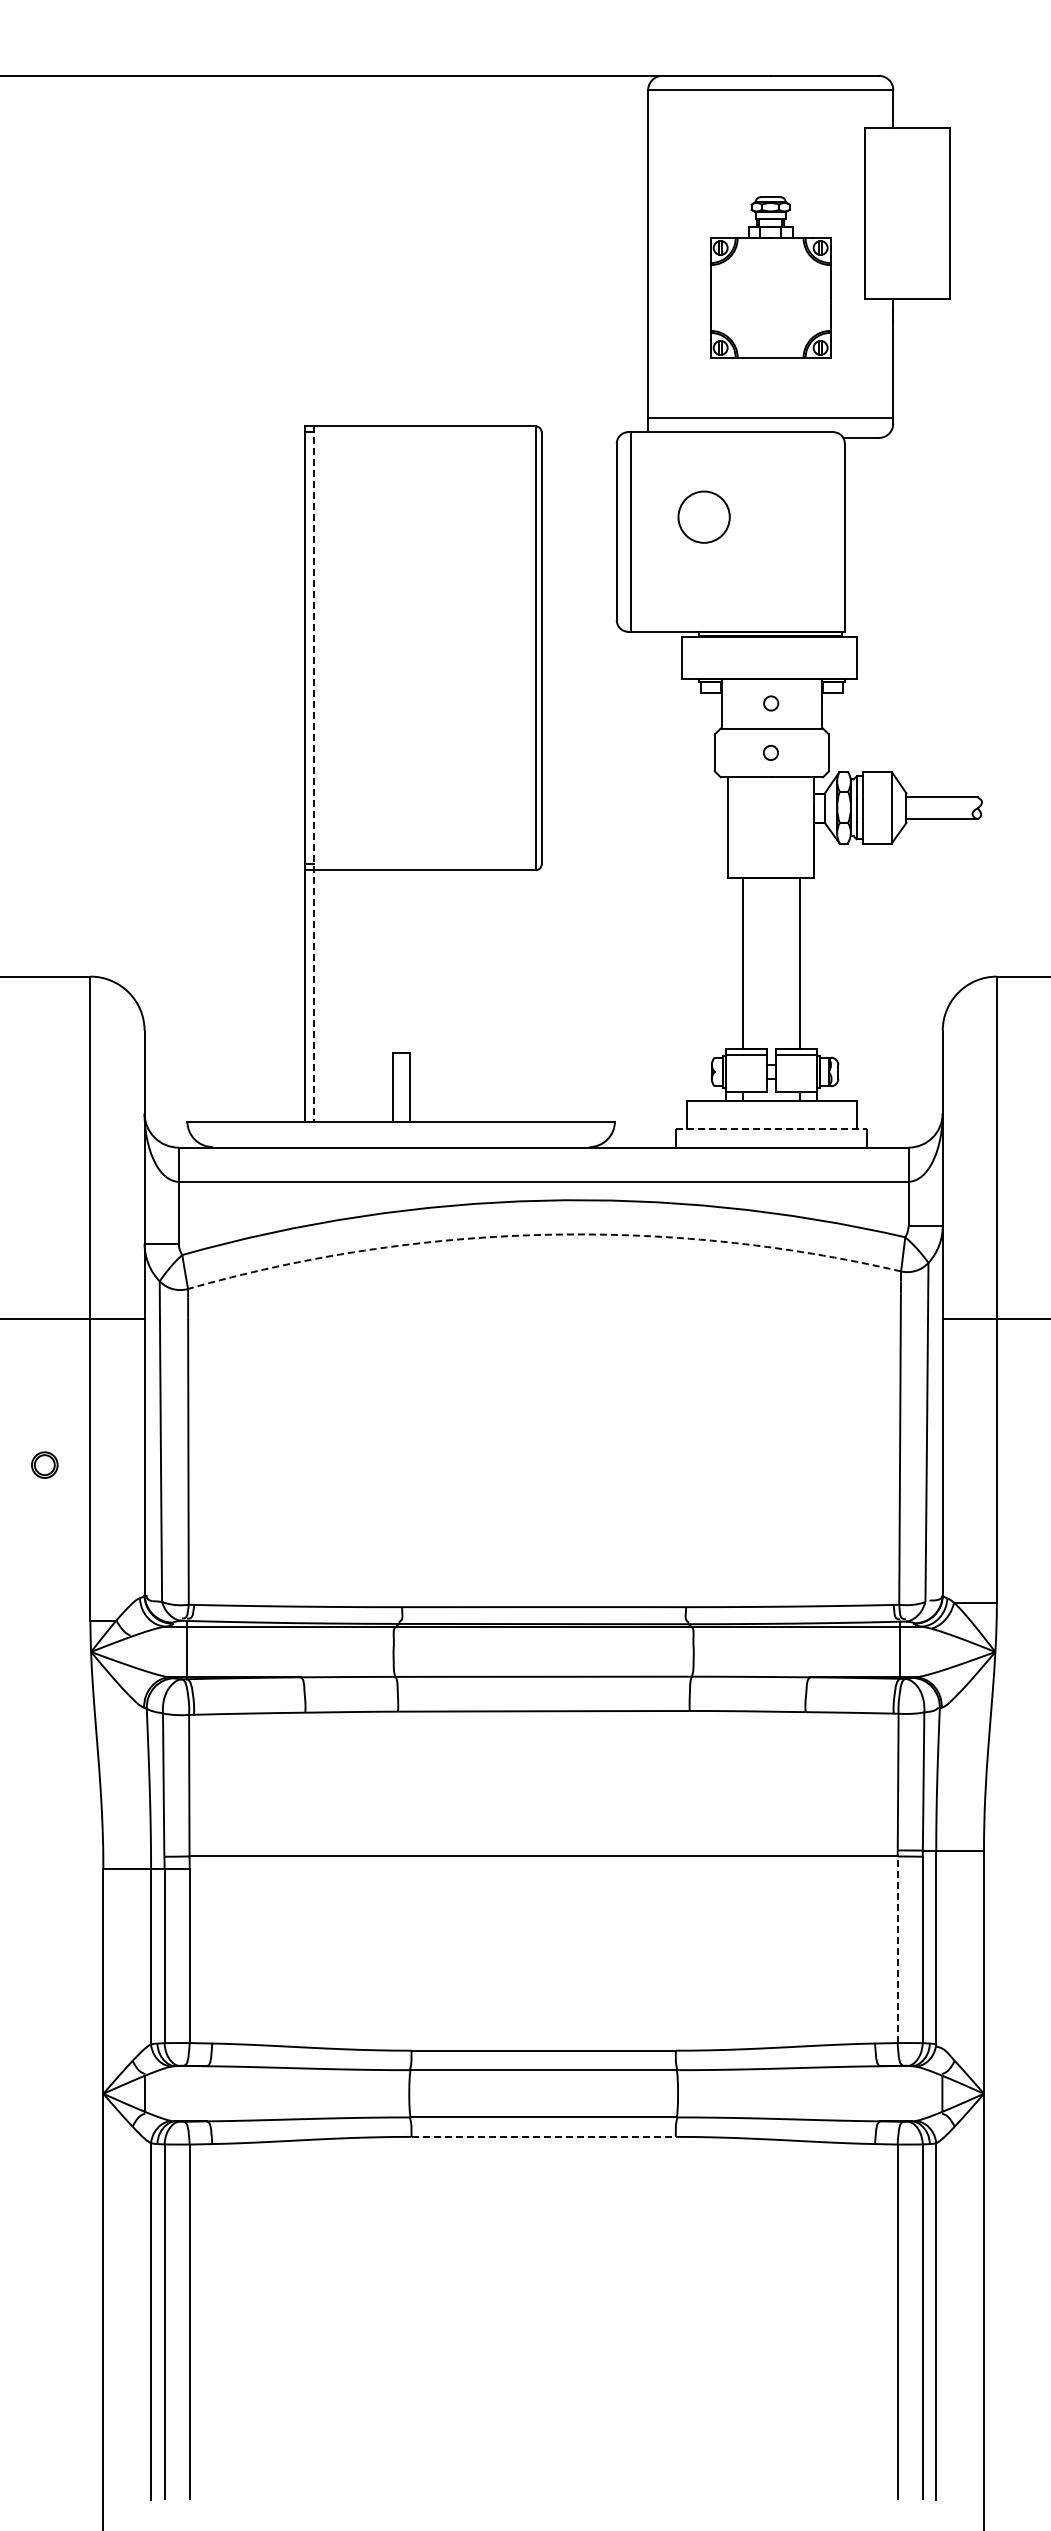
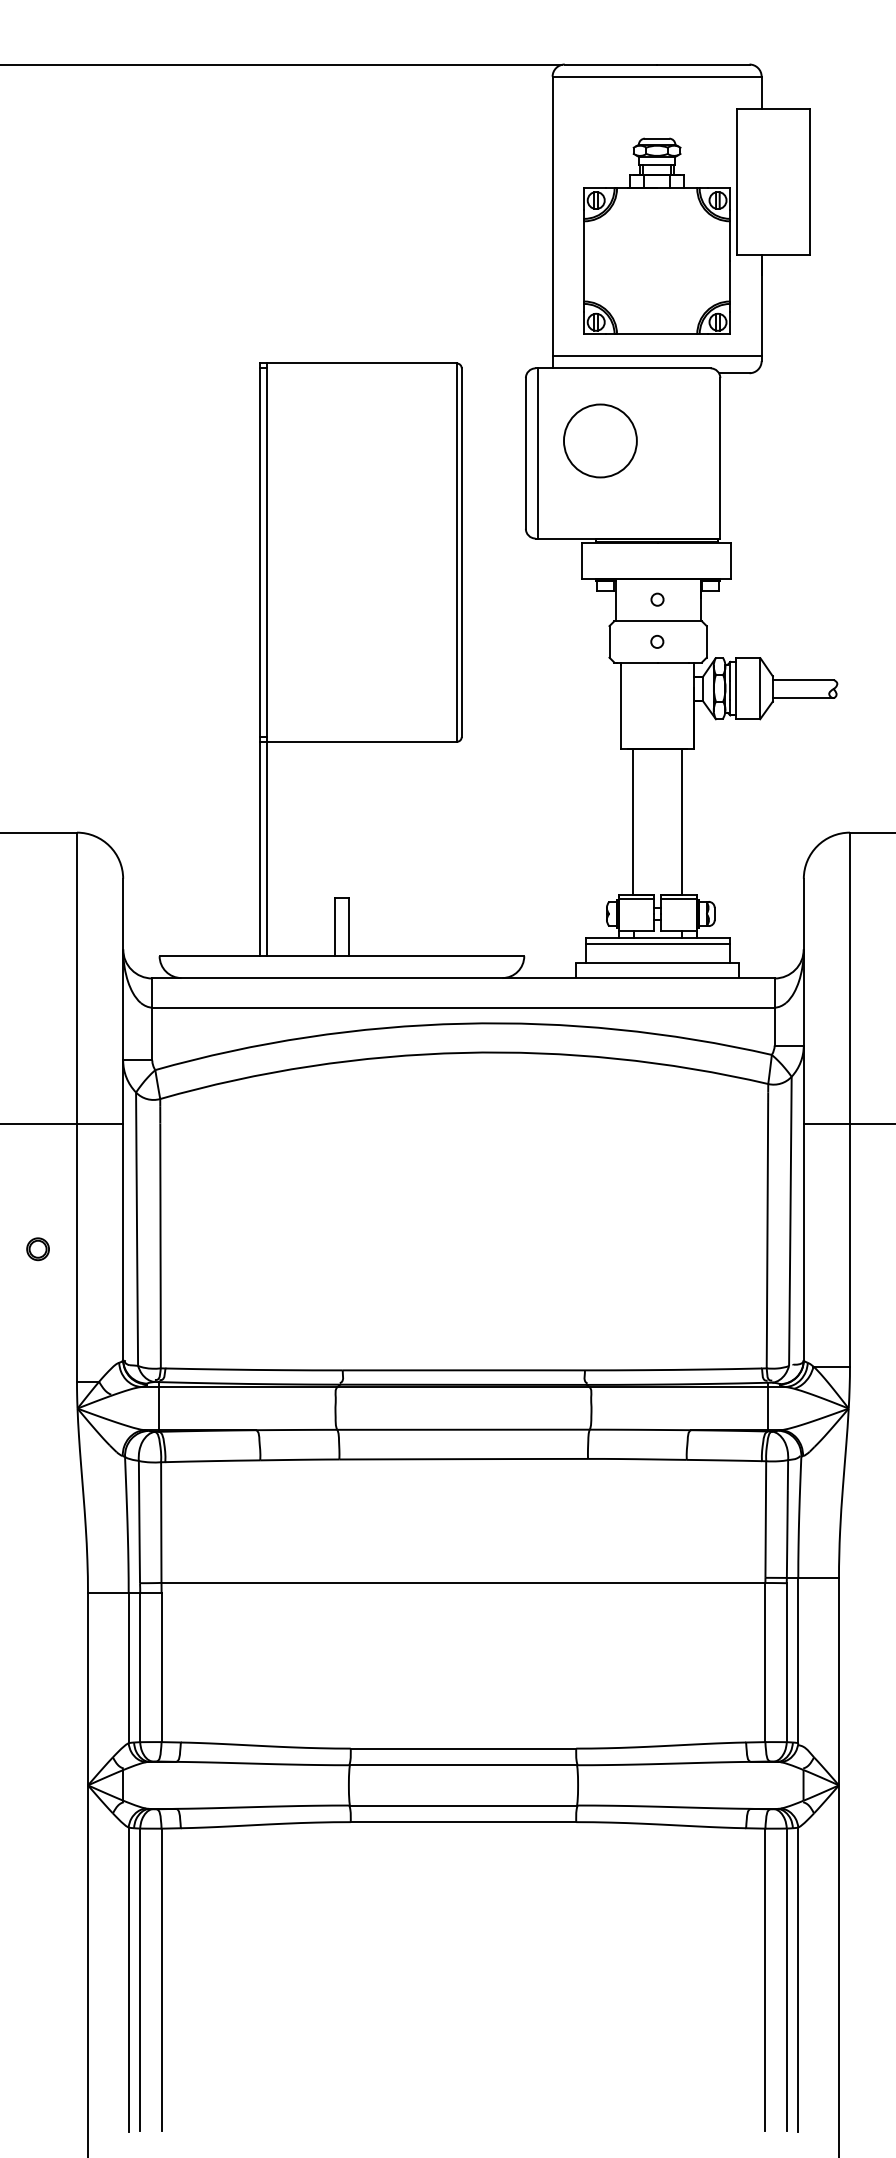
part: (770, 277) -> (656, 236), size x1.43
circle: (703, 516) -> (599, 440), size x1.67
line: (313, 774) -> (267, 660), dashed -> solid
line: (771, 1107) -> (657, 944), added
line: (771, 1129) -> (657, 963), dashed -> solid
arc: (543, 1234) -> (463, 1052), dashed -> solid
line: (897, 1949) -> (765, 1662), dashed -> solid
line: (544, 2136) -> (464, 1821), dashed -> solid

